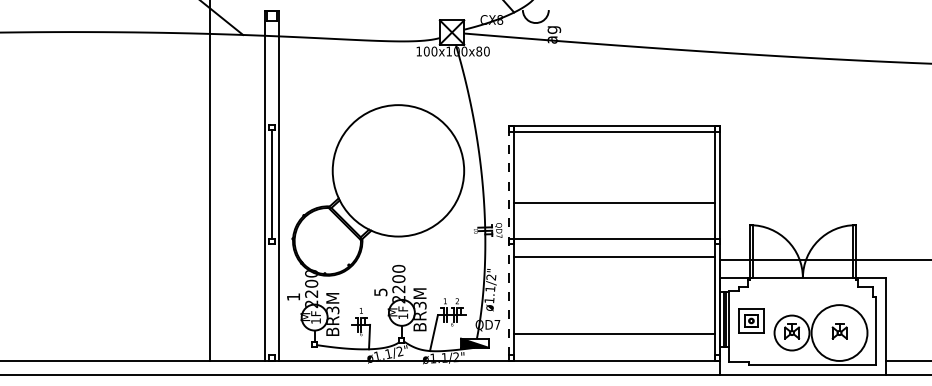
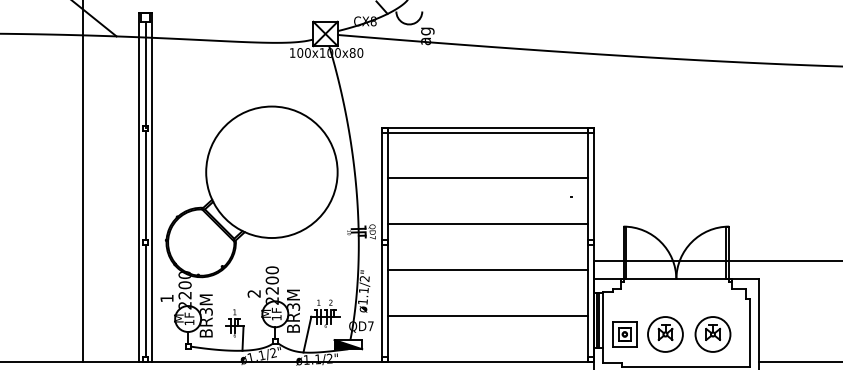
line: (272, 73) -> (145, 74), added
line: (614, 202) -> (487, 177), moved
line: (614, 238) -> (487, 269), moved
line: (508, 244) -> (381, 245), dashed -> solid
line: (614, 256) -> (487, 223), moved
text: (380, 292) -> (253, 293), 5 -> 2
line: (272, 299) -> (145, 300), added
part: (751, 320) -> (624, 333), moved
circle: (839, 332) -> (712, 333), size x0.62
line: (614, 333) -> (487, 315), moved

